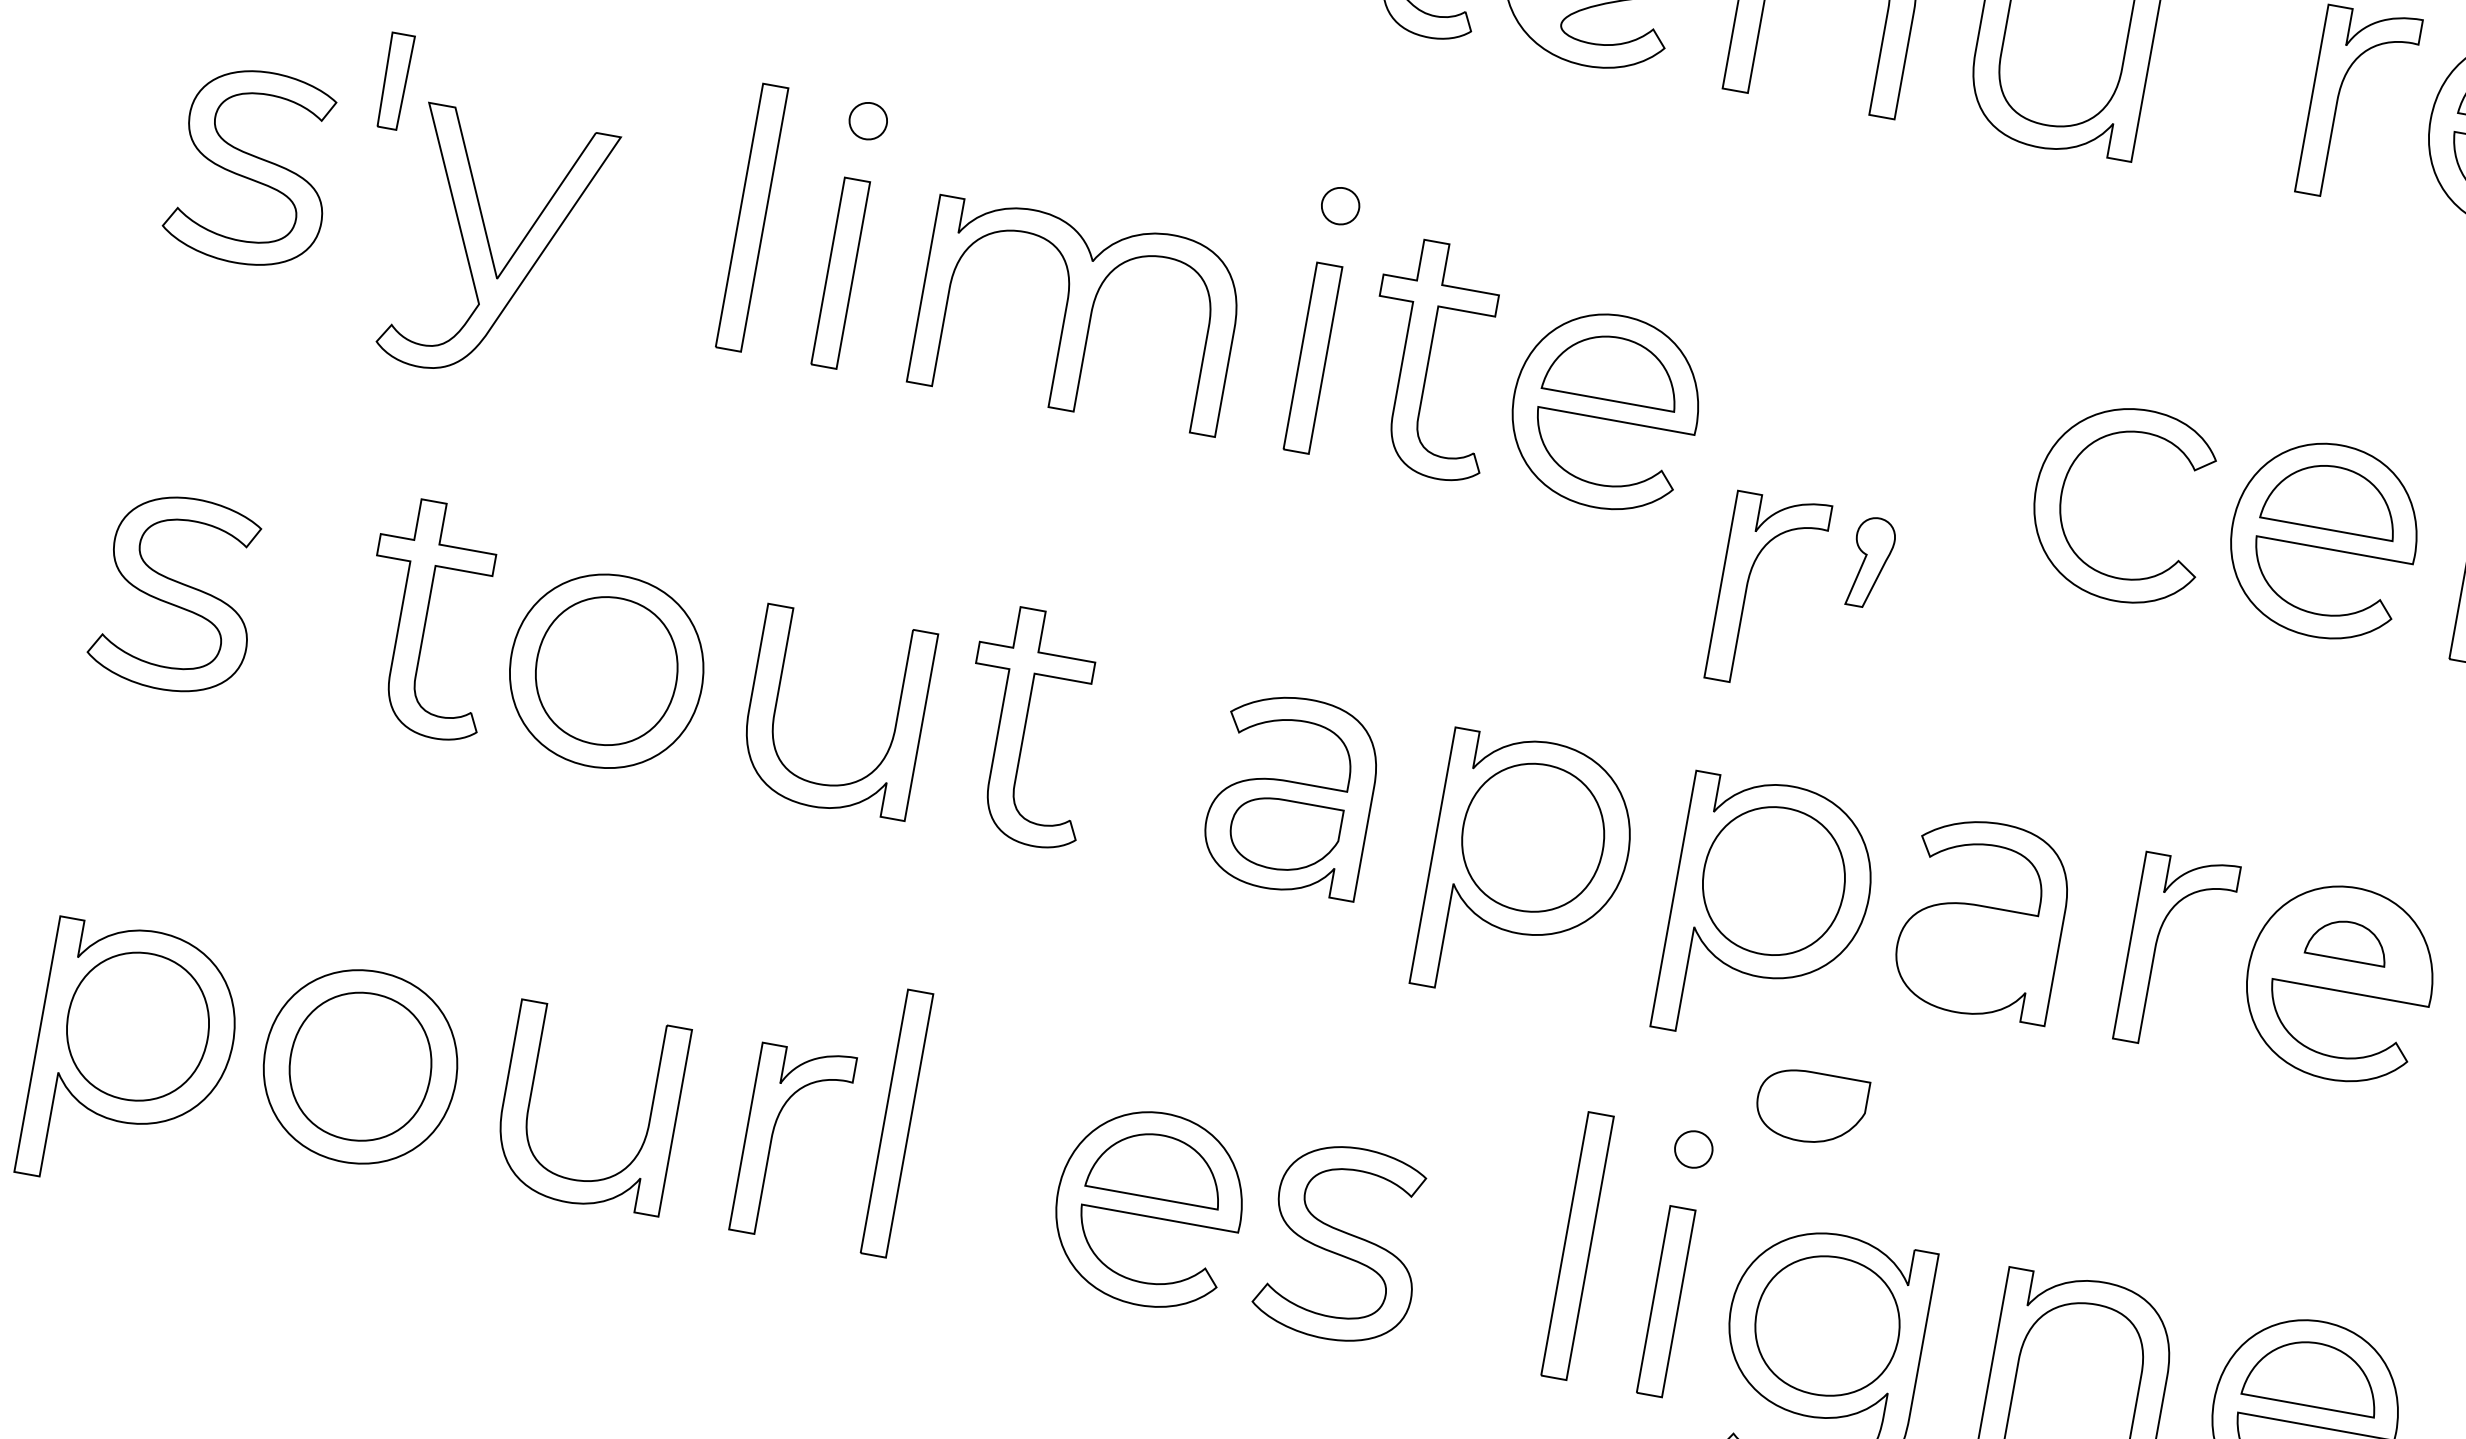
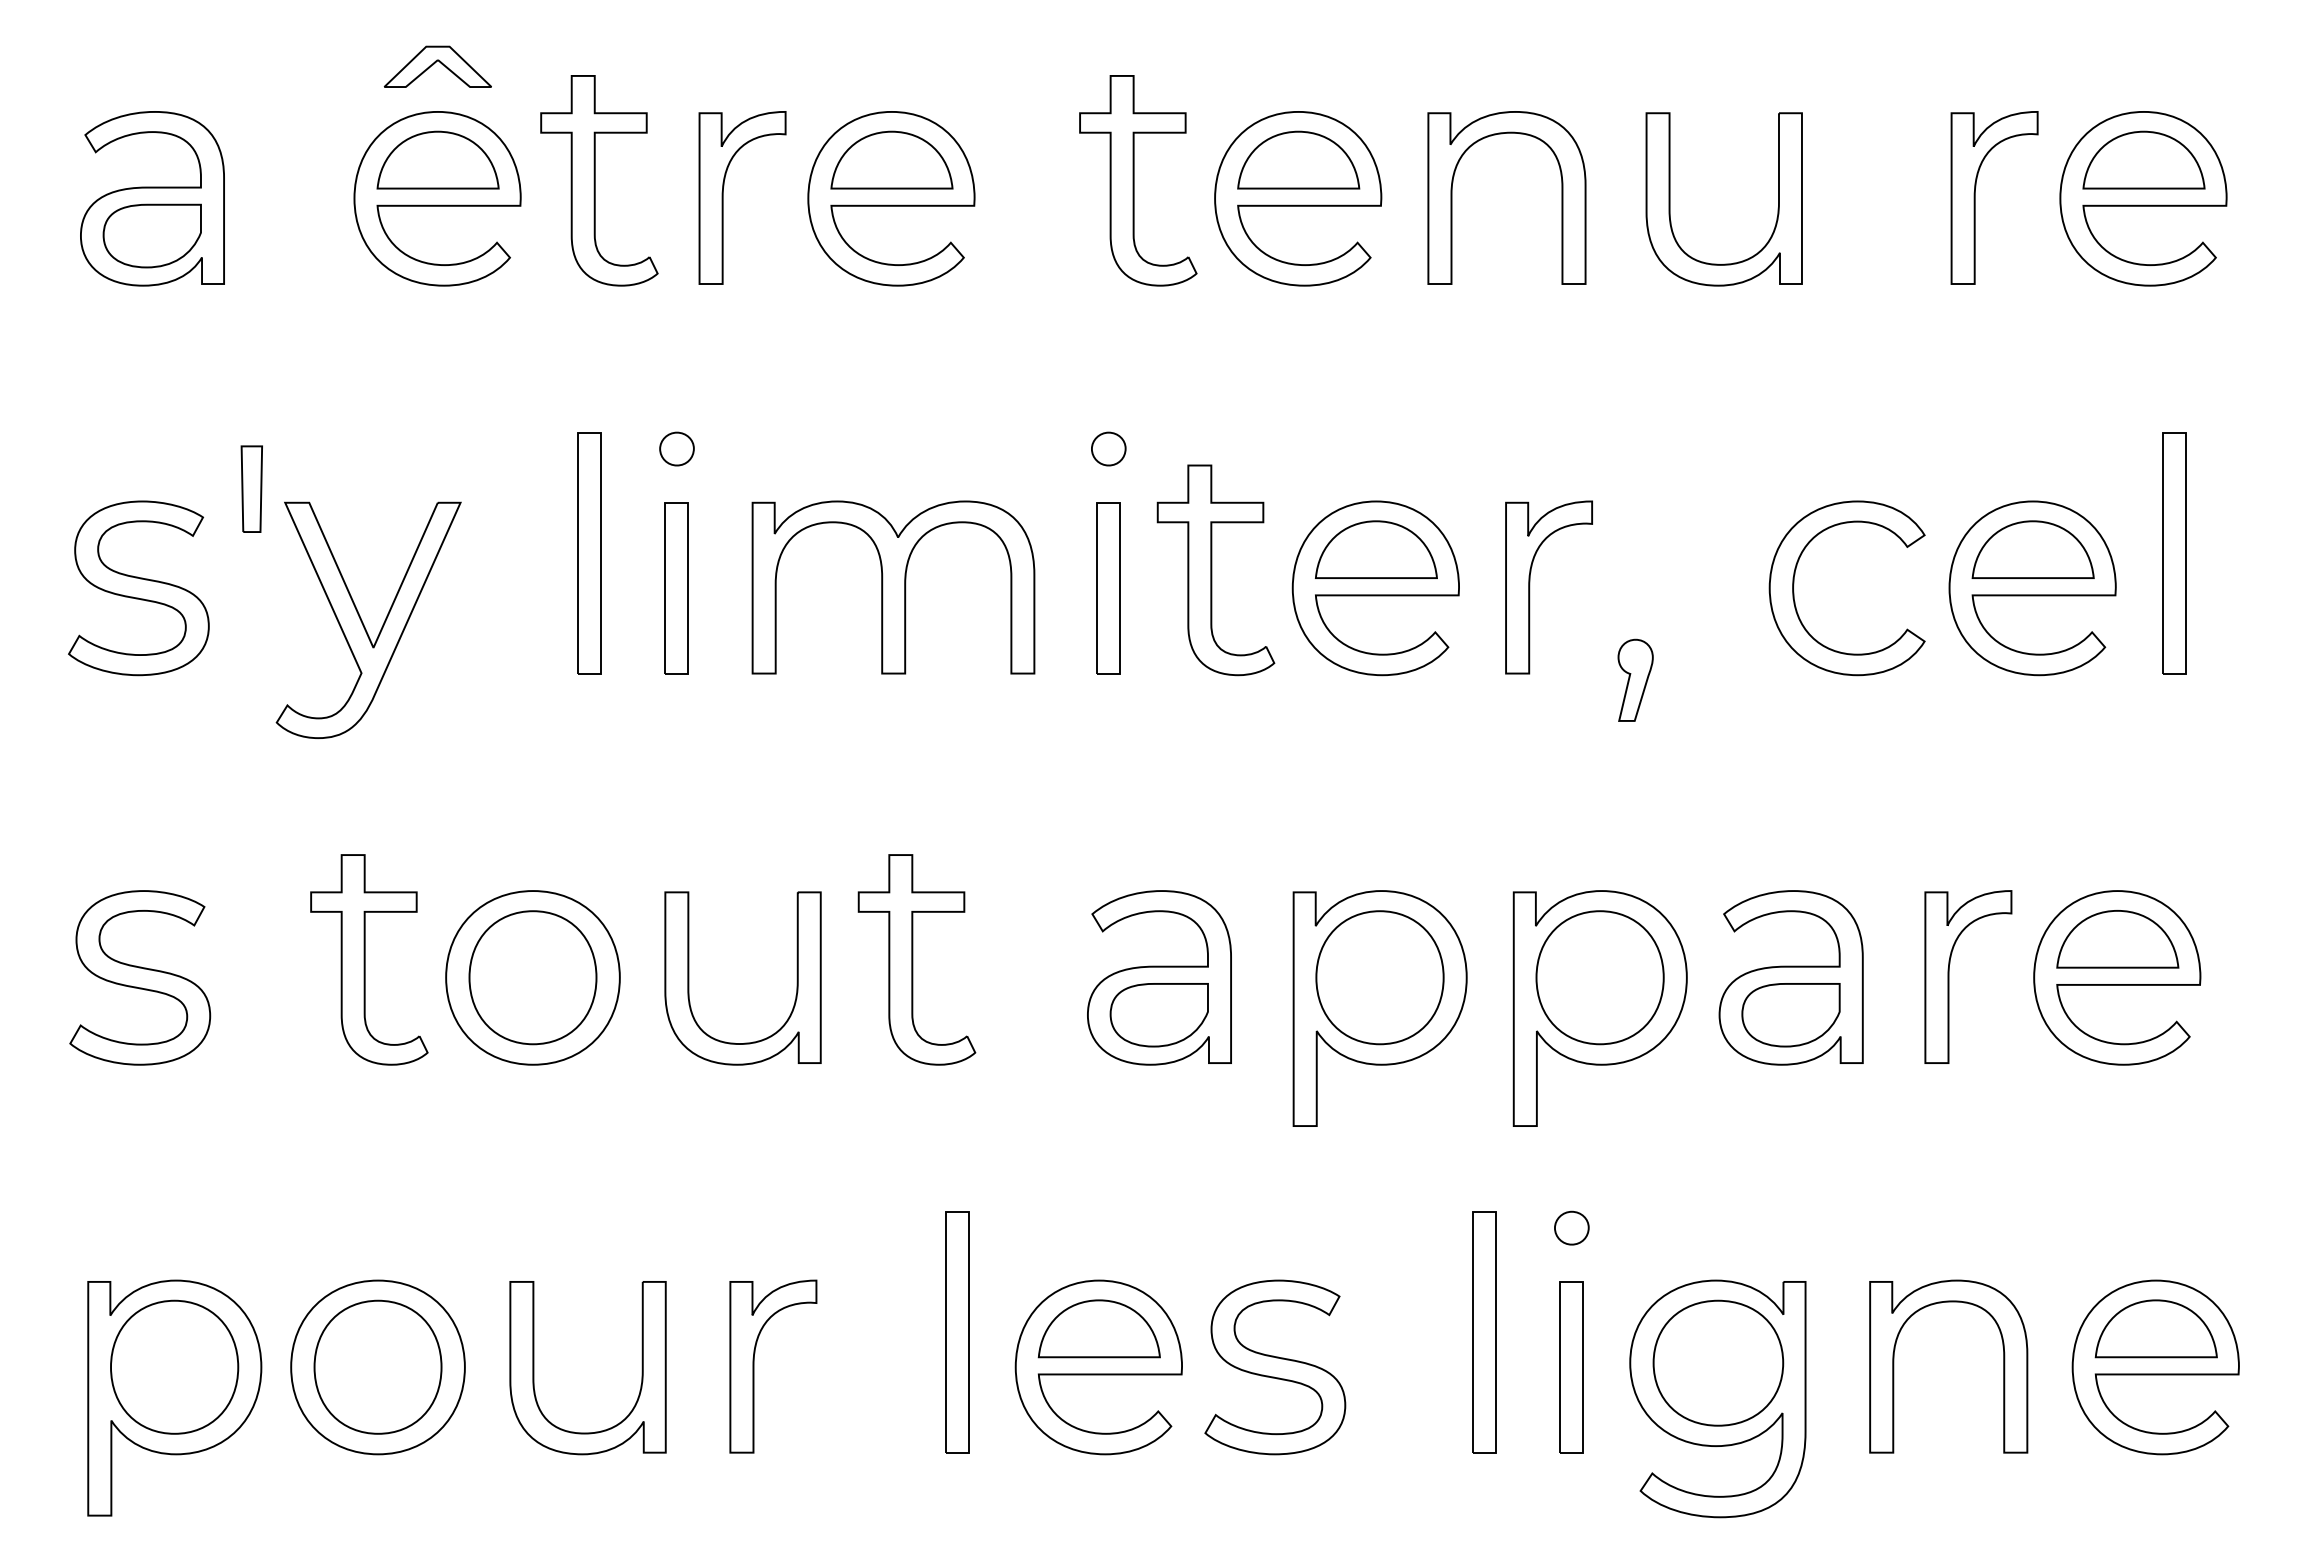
part: (1748, 588) -> (1530, 587), moved
part: (2347, 941) -> (2117, 939), size x1.67
part: (1810, 1107) -> (1790, 1015), moved
part: (897, 1123) -> (957, 1332), moved

